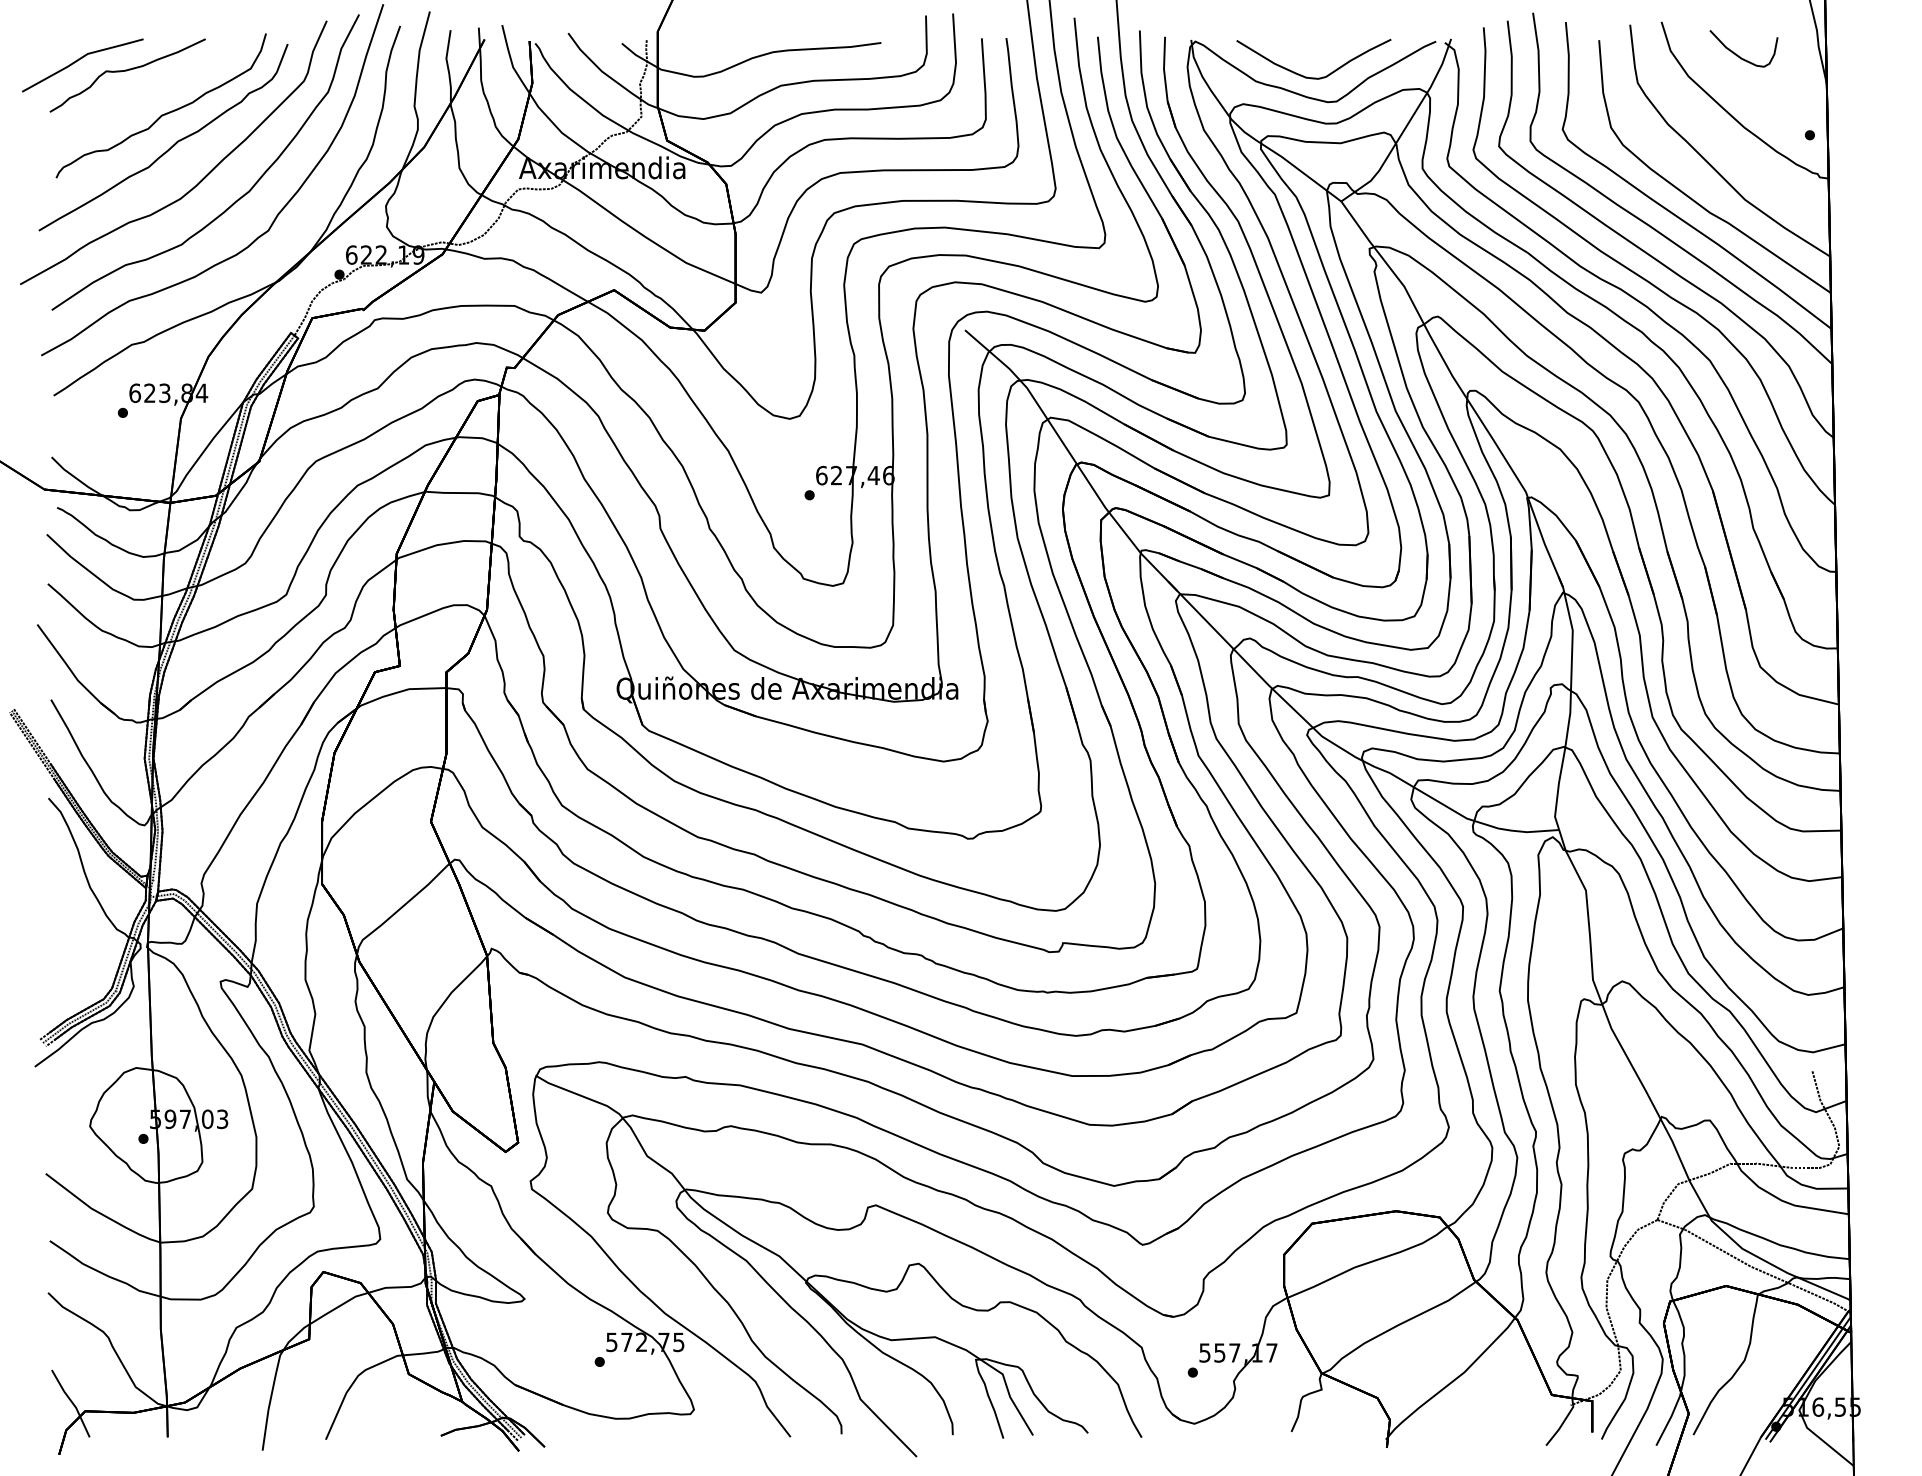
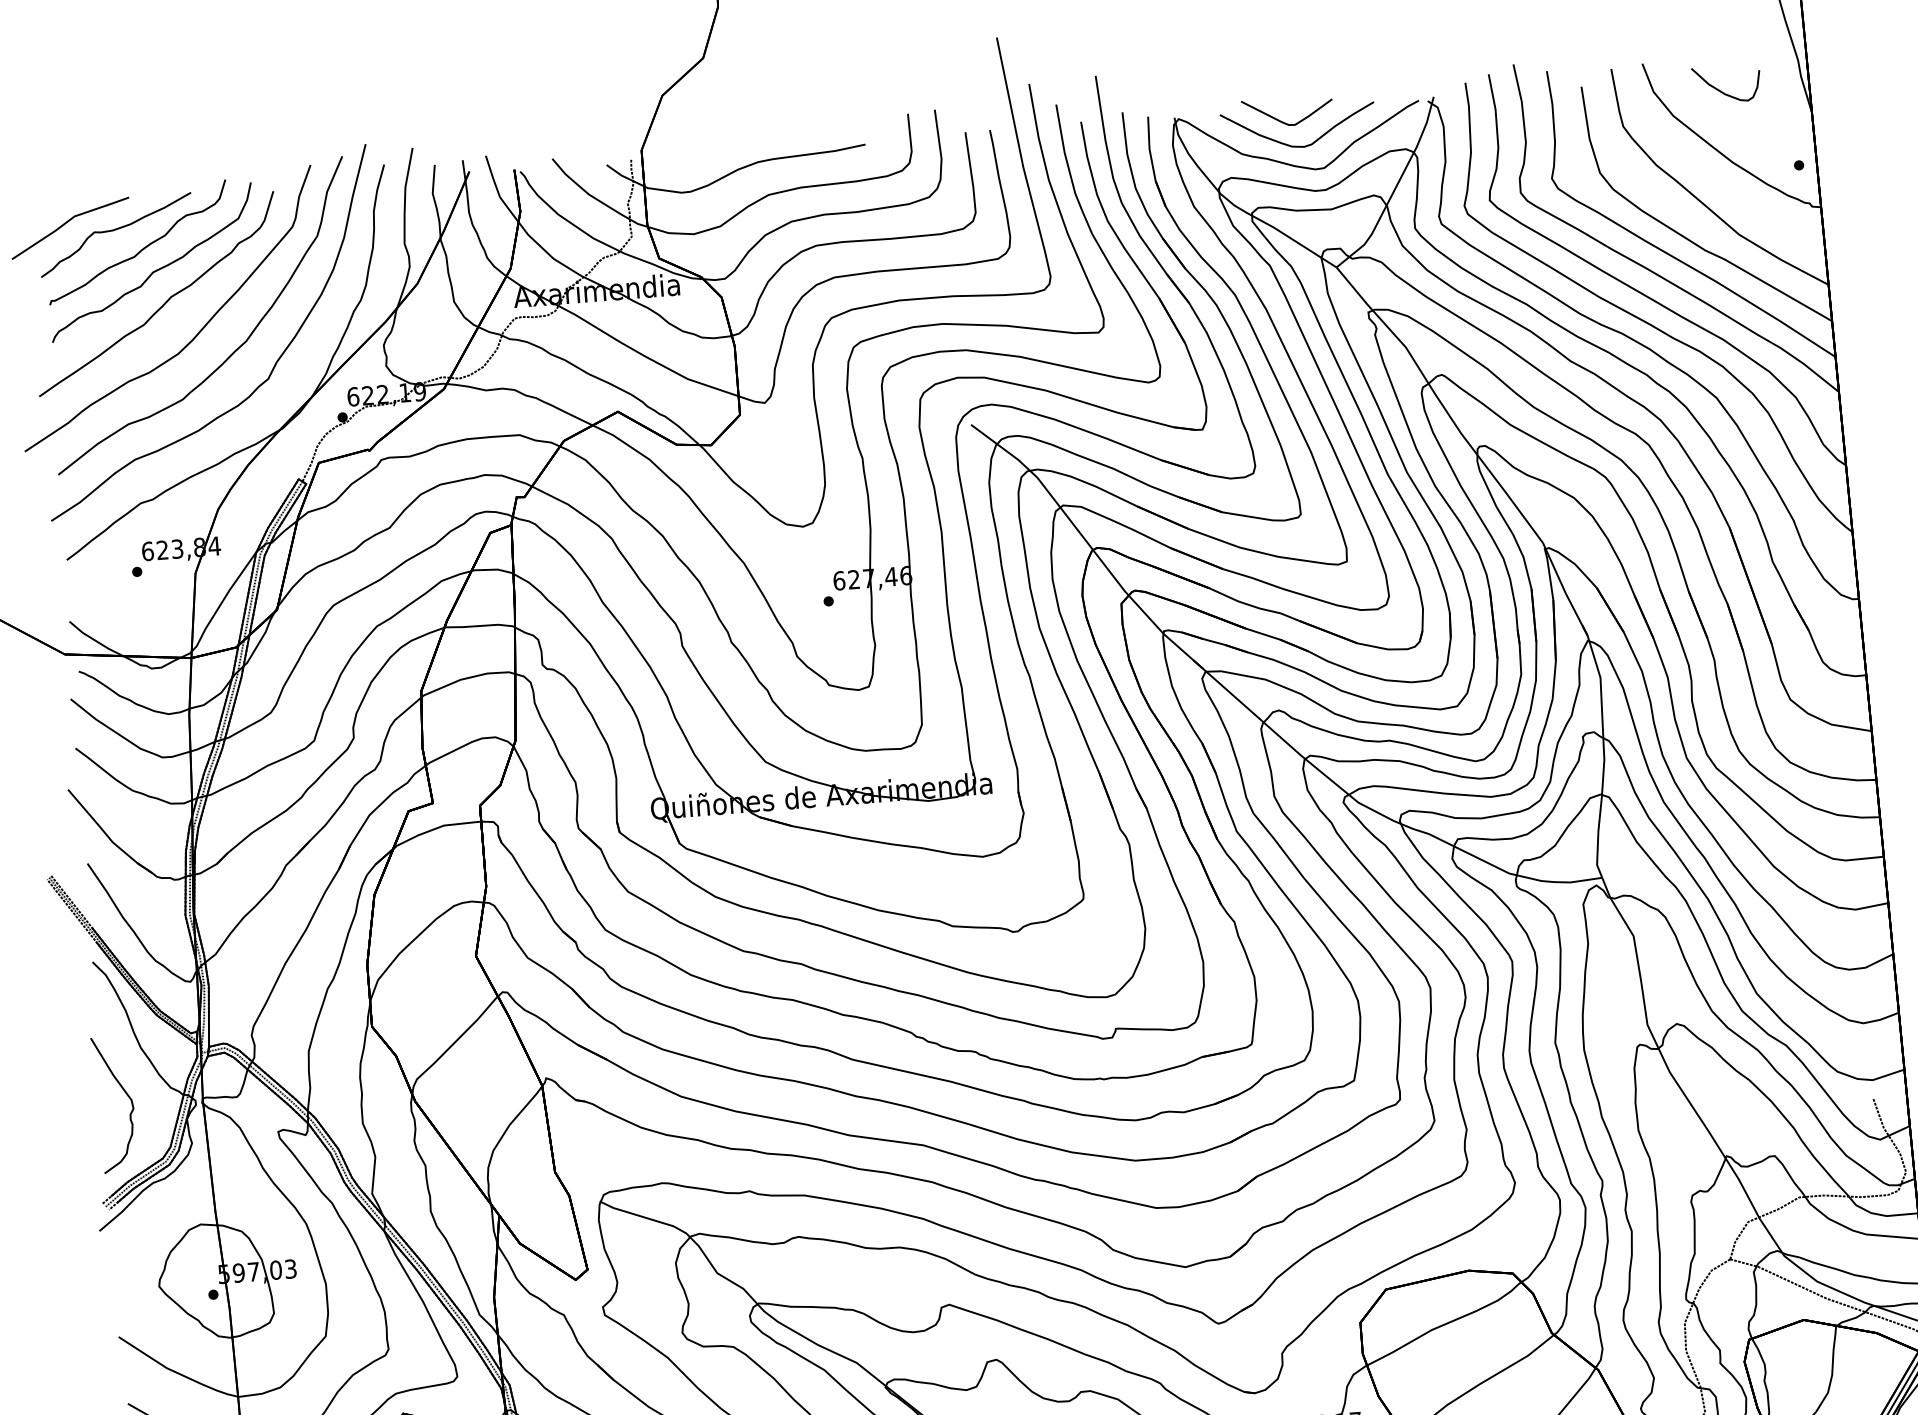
curve: (1300, 52) -> (1284, 121), added
curve: (153, 90) -> (142, 247), added
curve: (71, 932) -> (125, 1094), added

